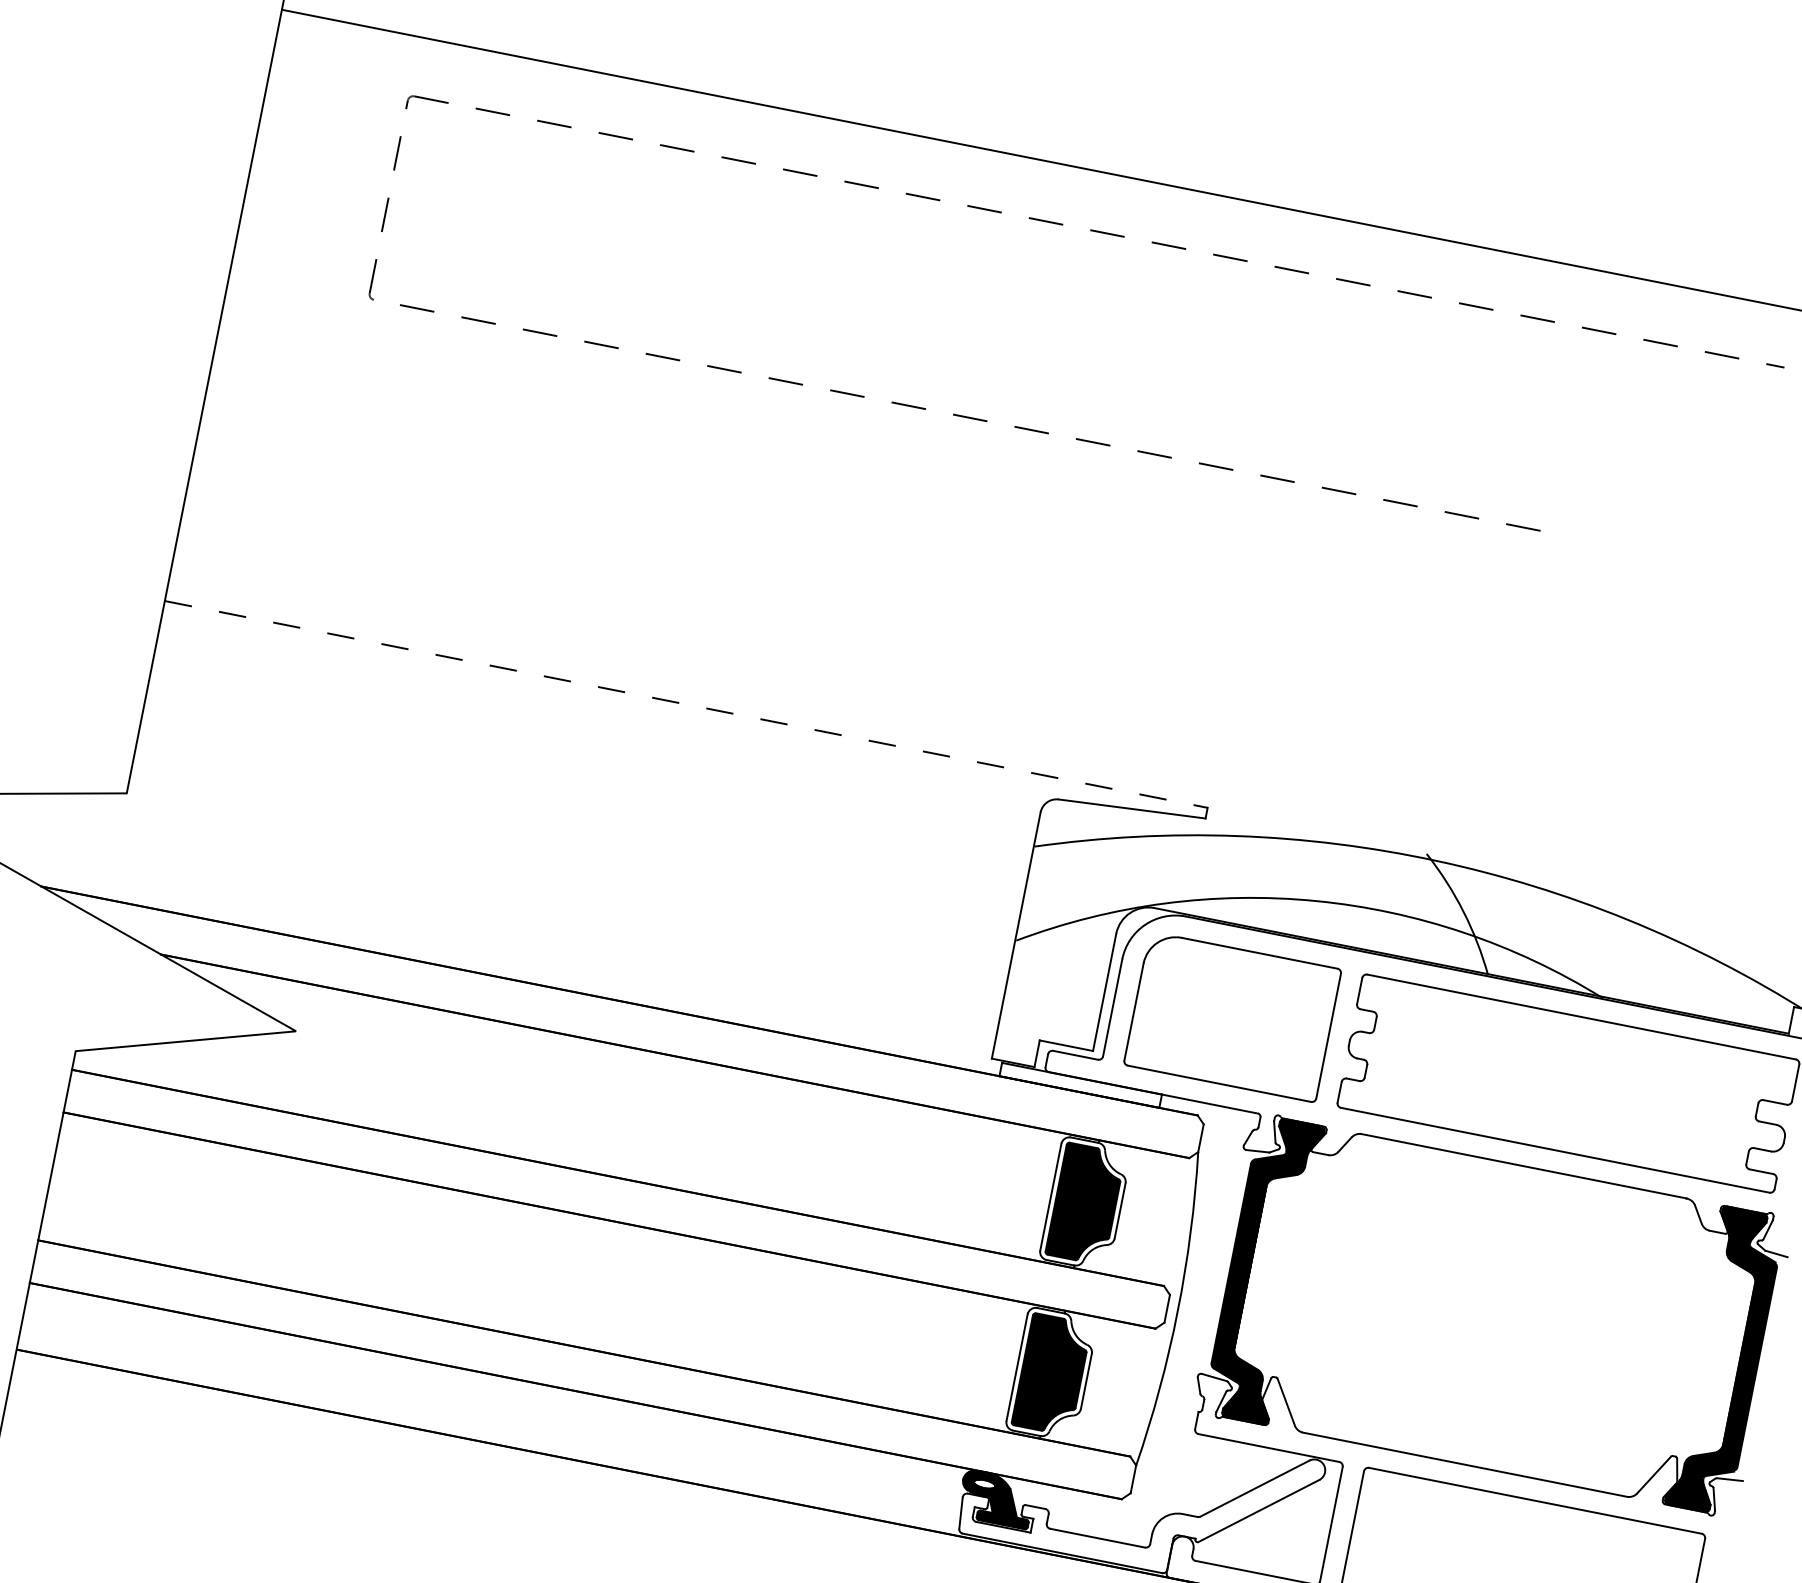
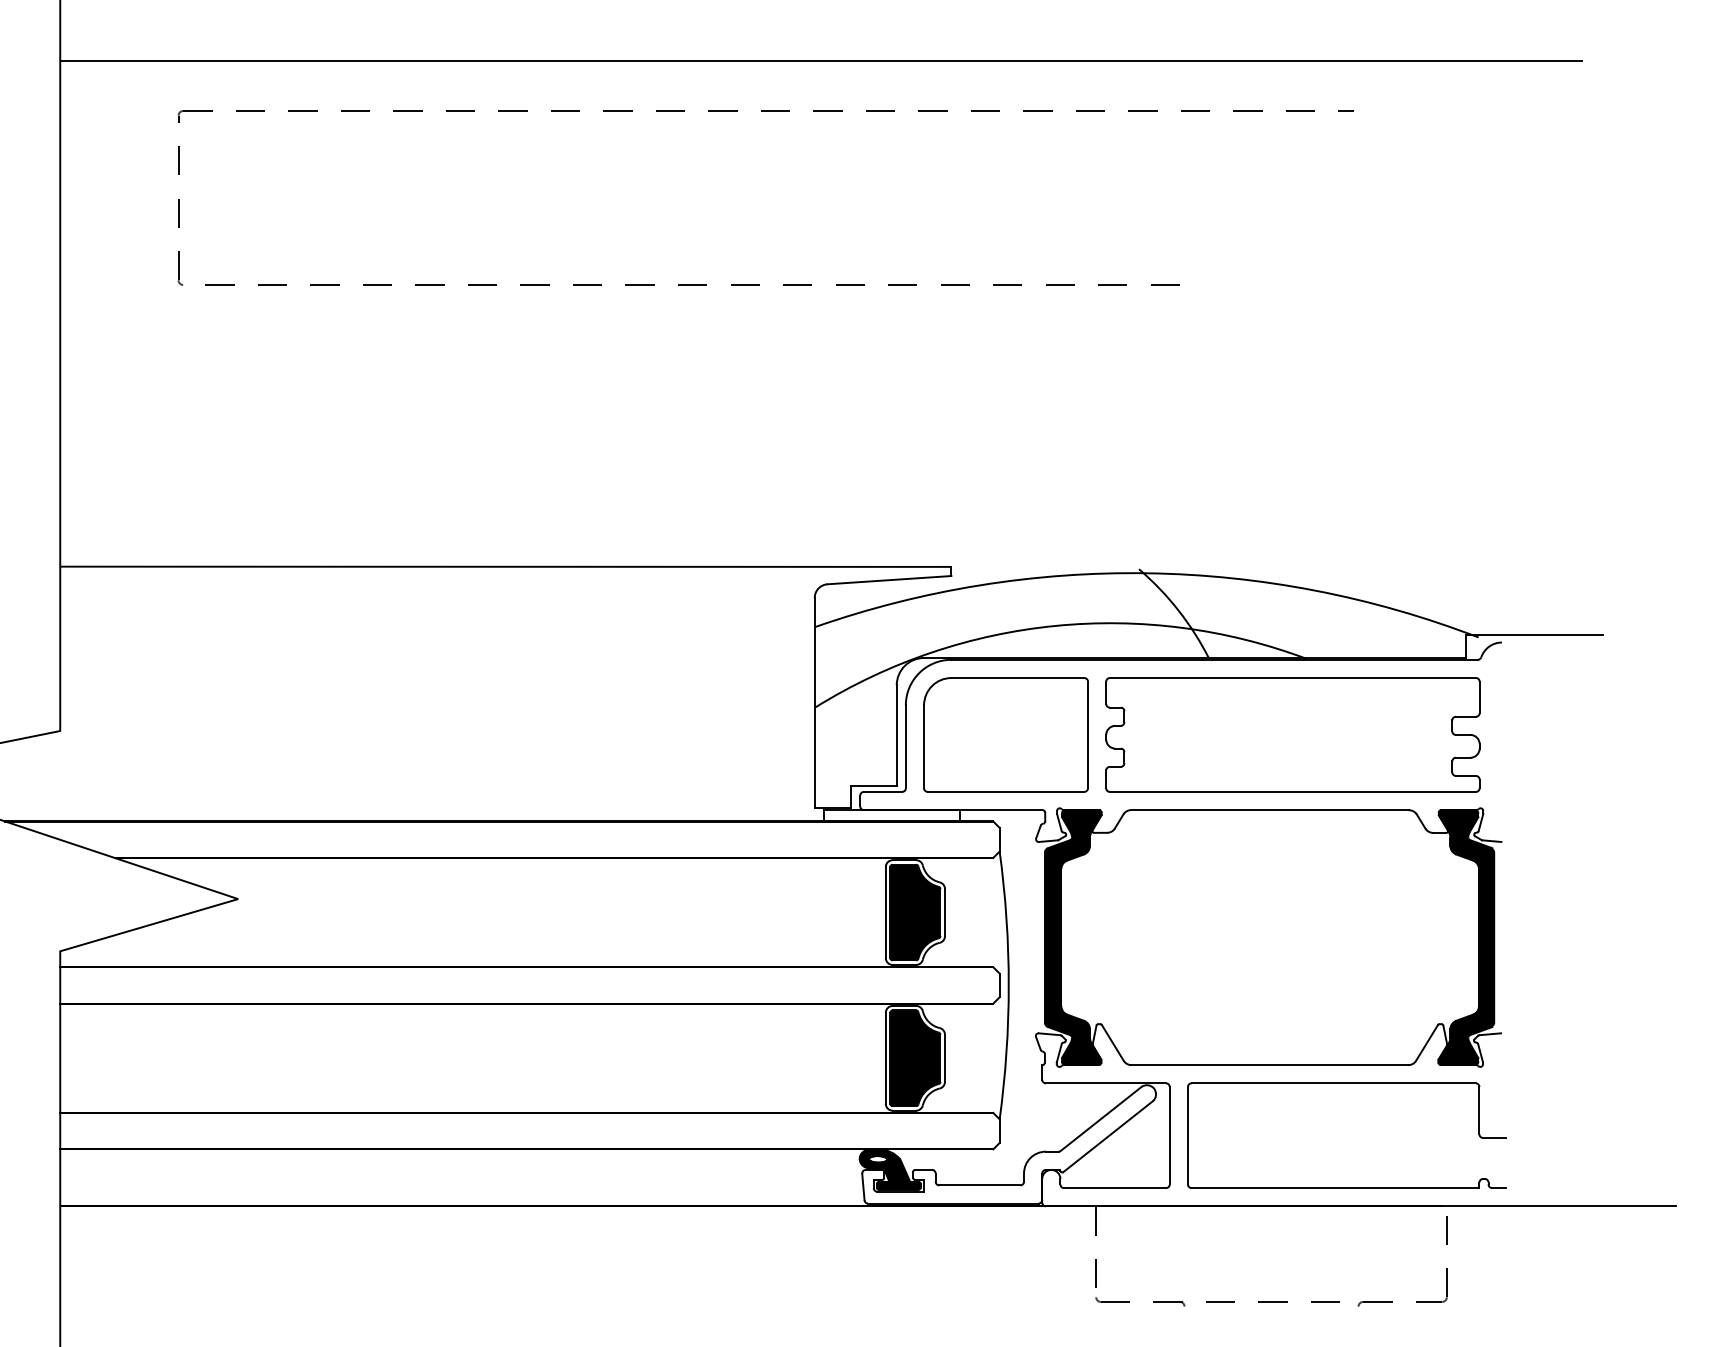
line: (685, 704) -> (505, 566), dashed -> solid

